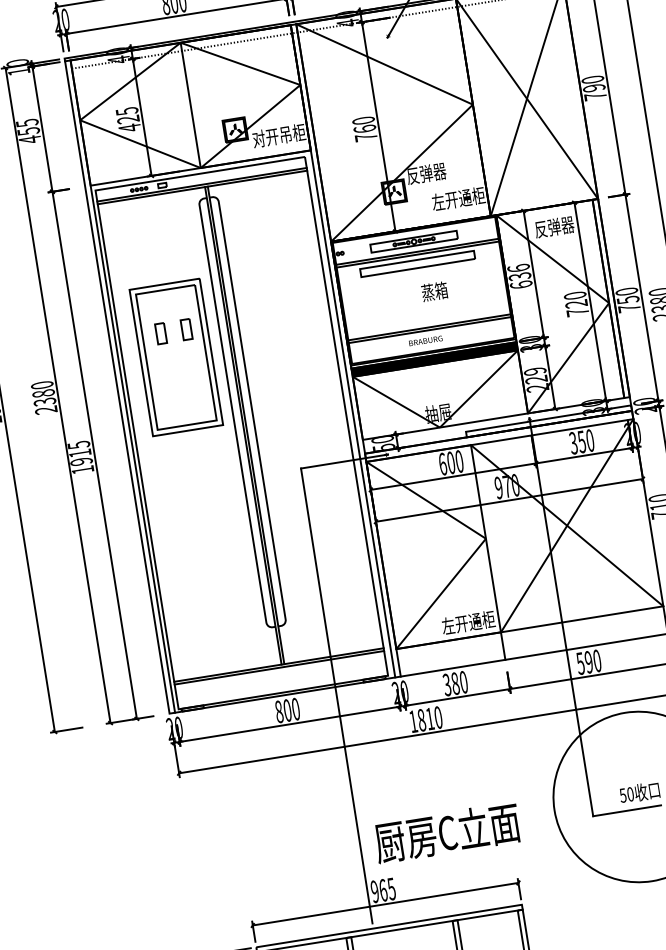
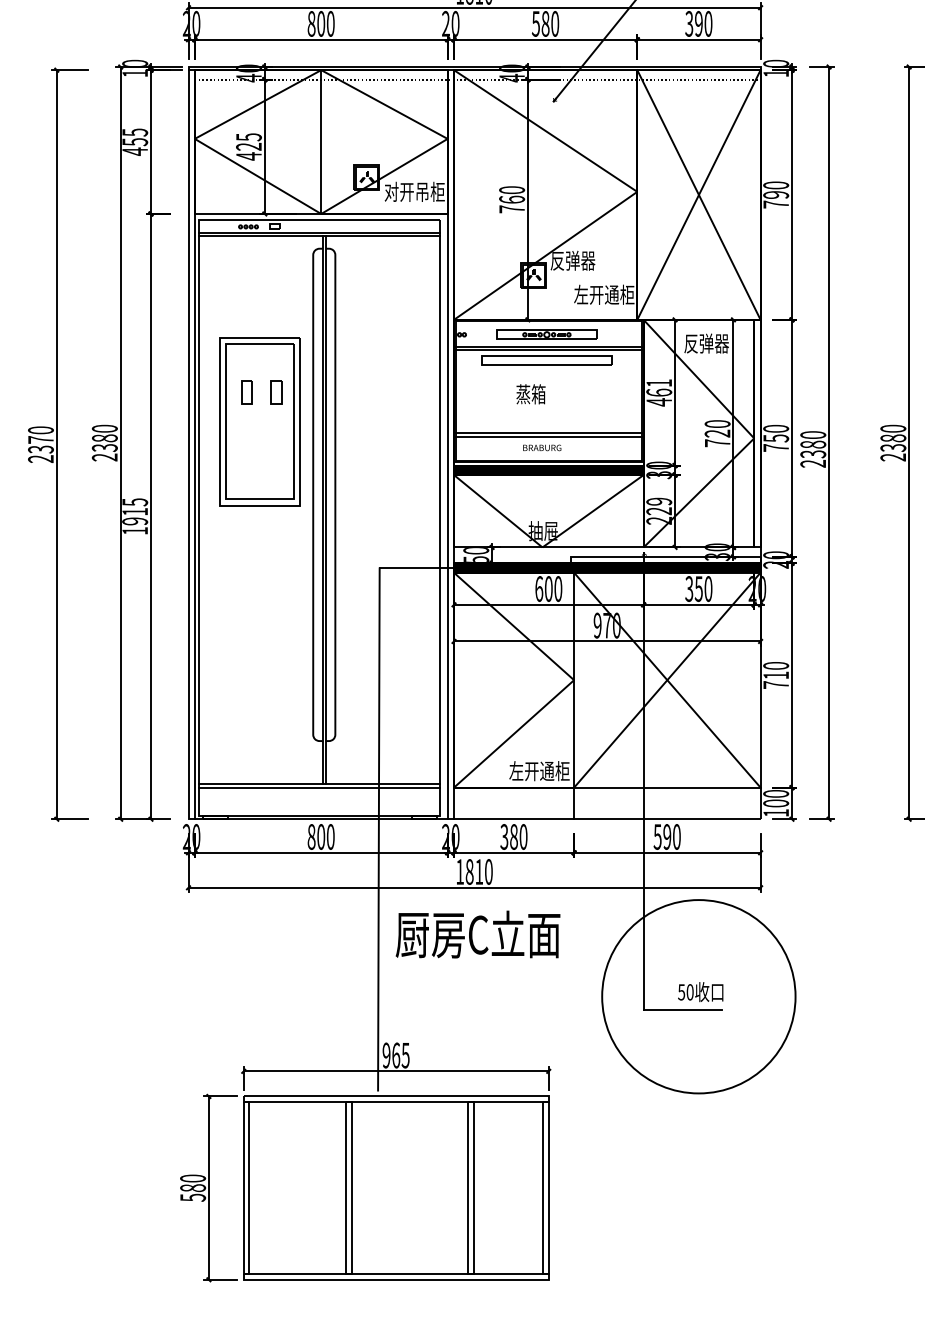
text: (520, 276) -> (659, 392), 636 -> 461
text: (434, 291) -> (530, 394), moved
fill: (499, 435) -> (607, 567), added
text: (446, 832) -> (477, 934), moved

